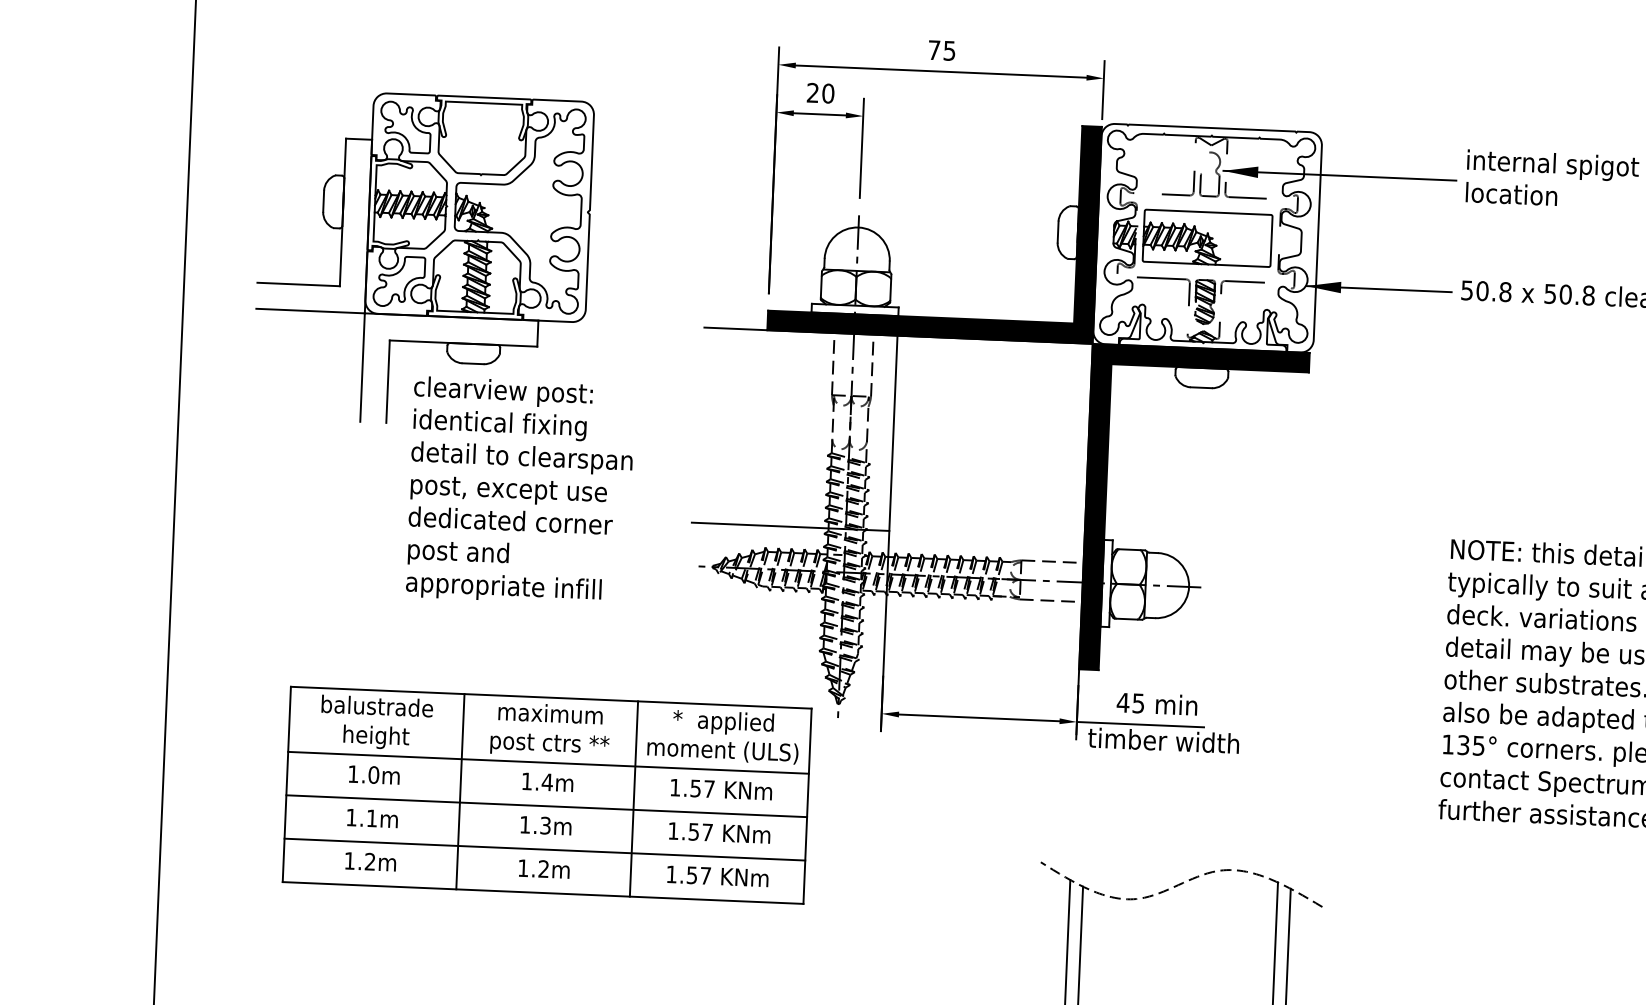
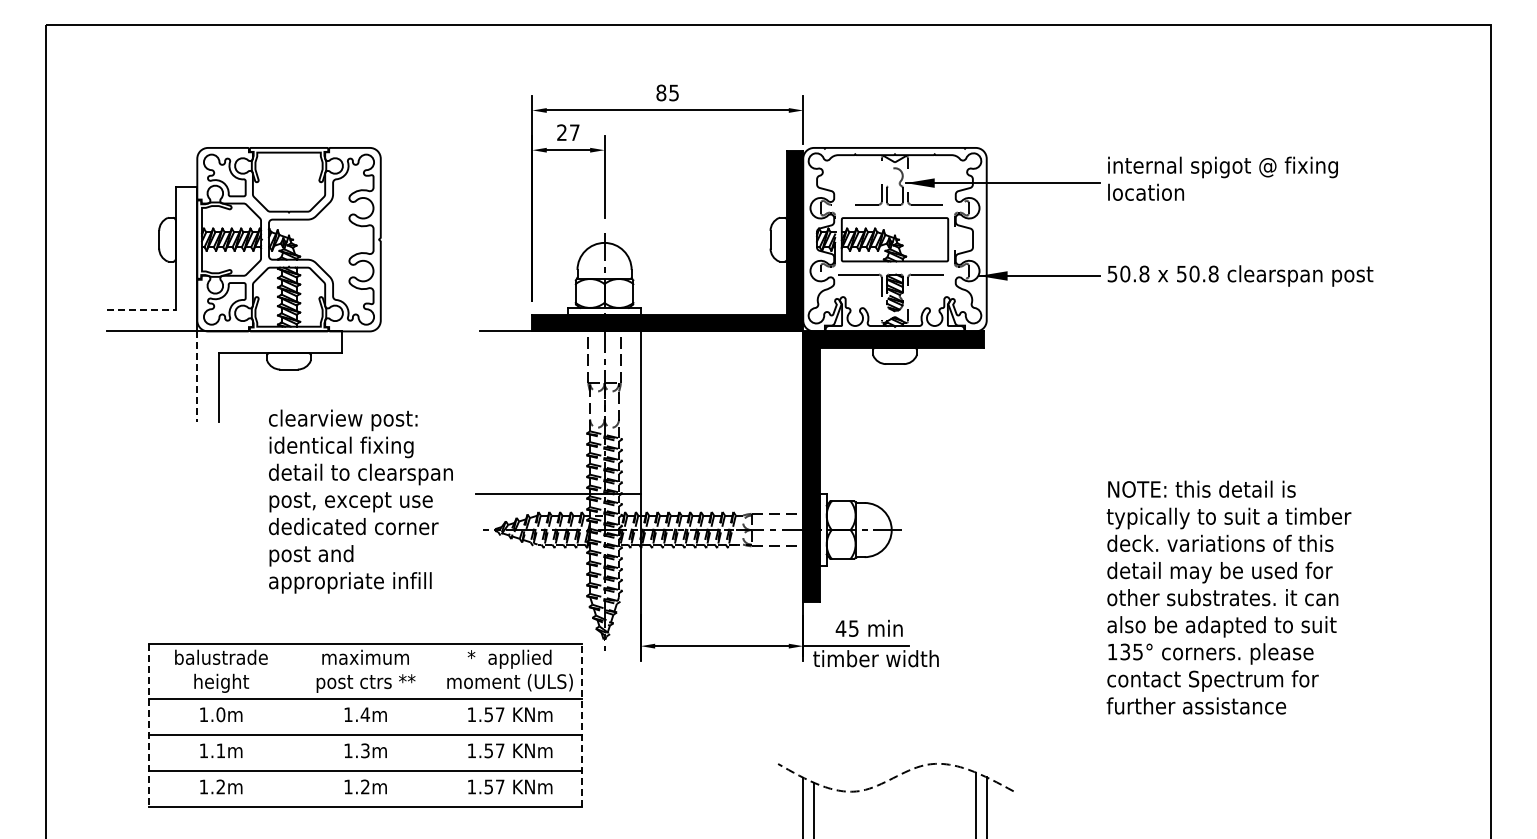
text: (934, 49) -> (661, 92), 75 -> 85
text: (827, 93) -> (574, 132), 20 -> 27
line: (298, 284) -> (141, 309), solid -> dashed
line: (362, 368) -> (197, 377), solid -> dashed
text: (520, 490) -> (360, 501), moved
line: (286, 785) -> (148, 726), solid -> dashed
line: (460, 791) -> (293, 725), removed
line: (633, 798) -> (437, 725), removed
line: (807, 806) -> (582, 725), solid -> dashed

